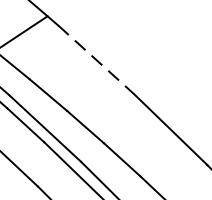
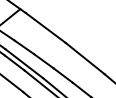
line: (95, 58) -> (45, 27), dashed -> solid

